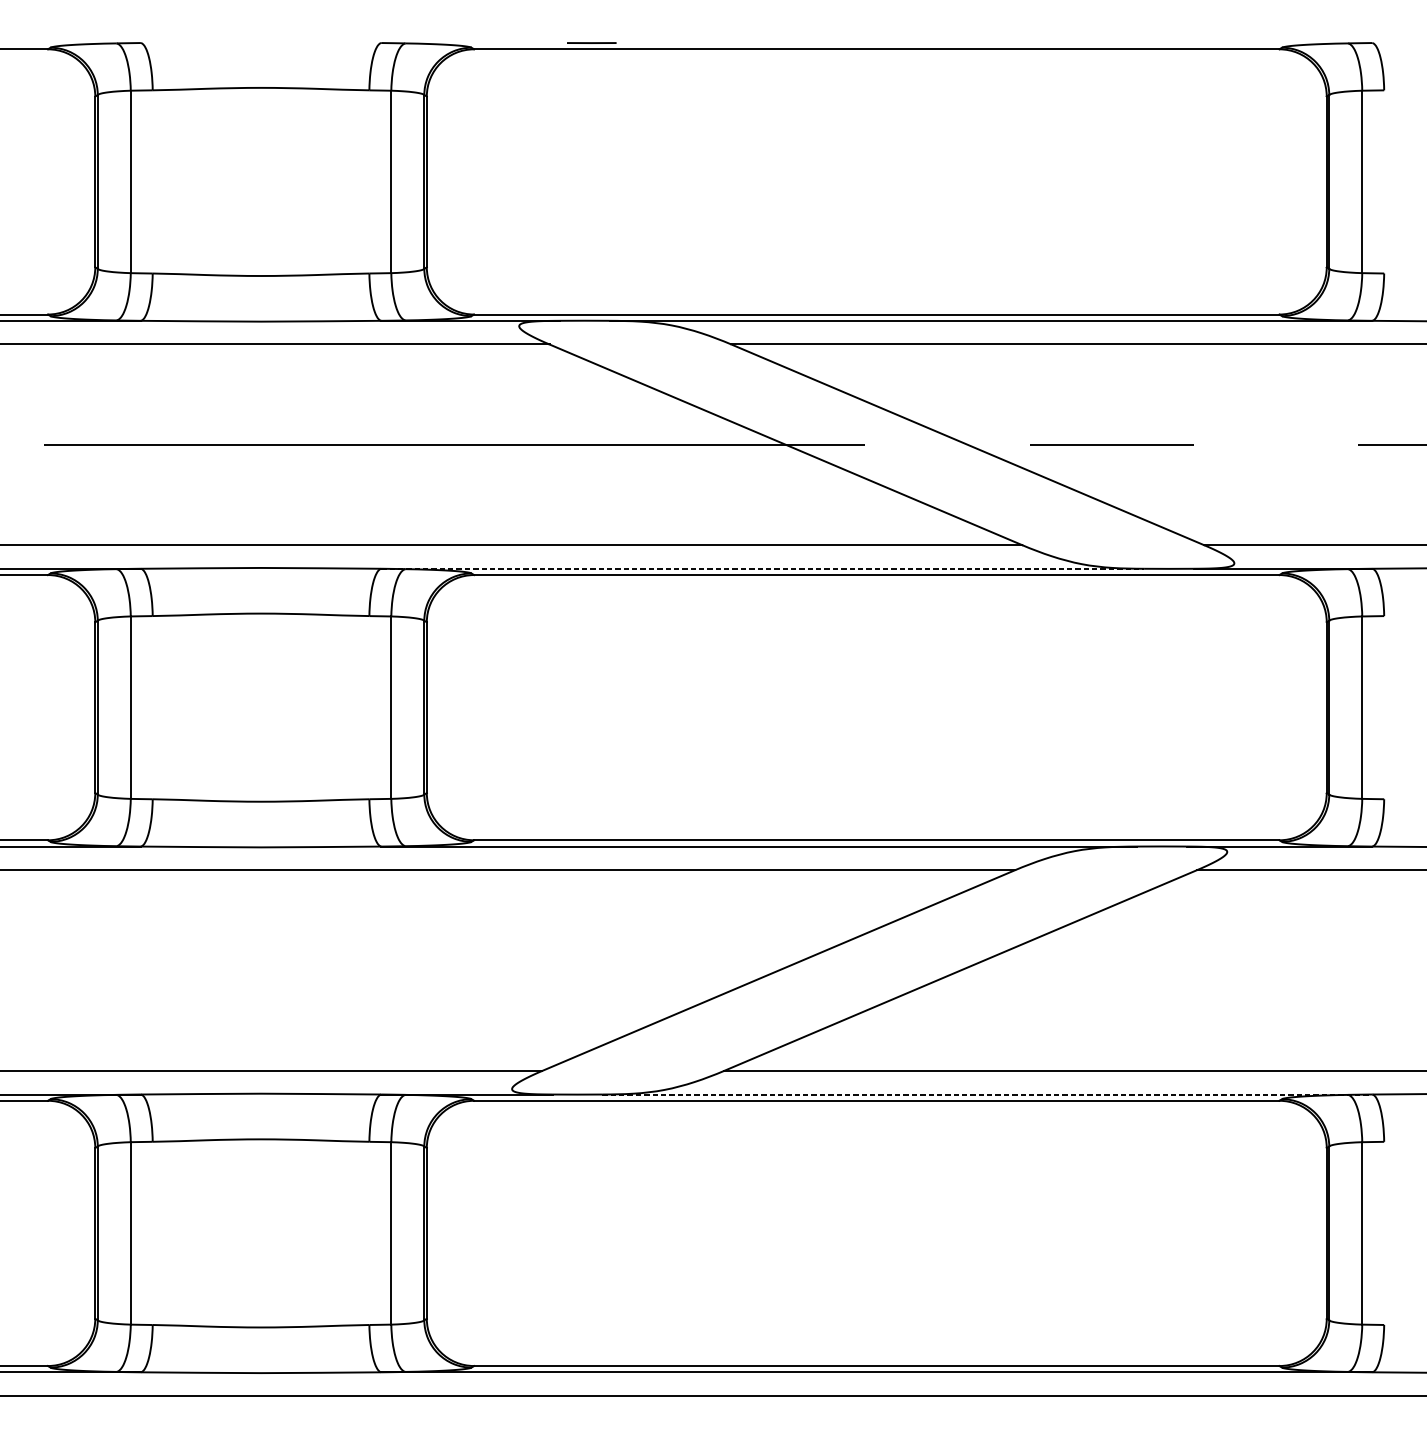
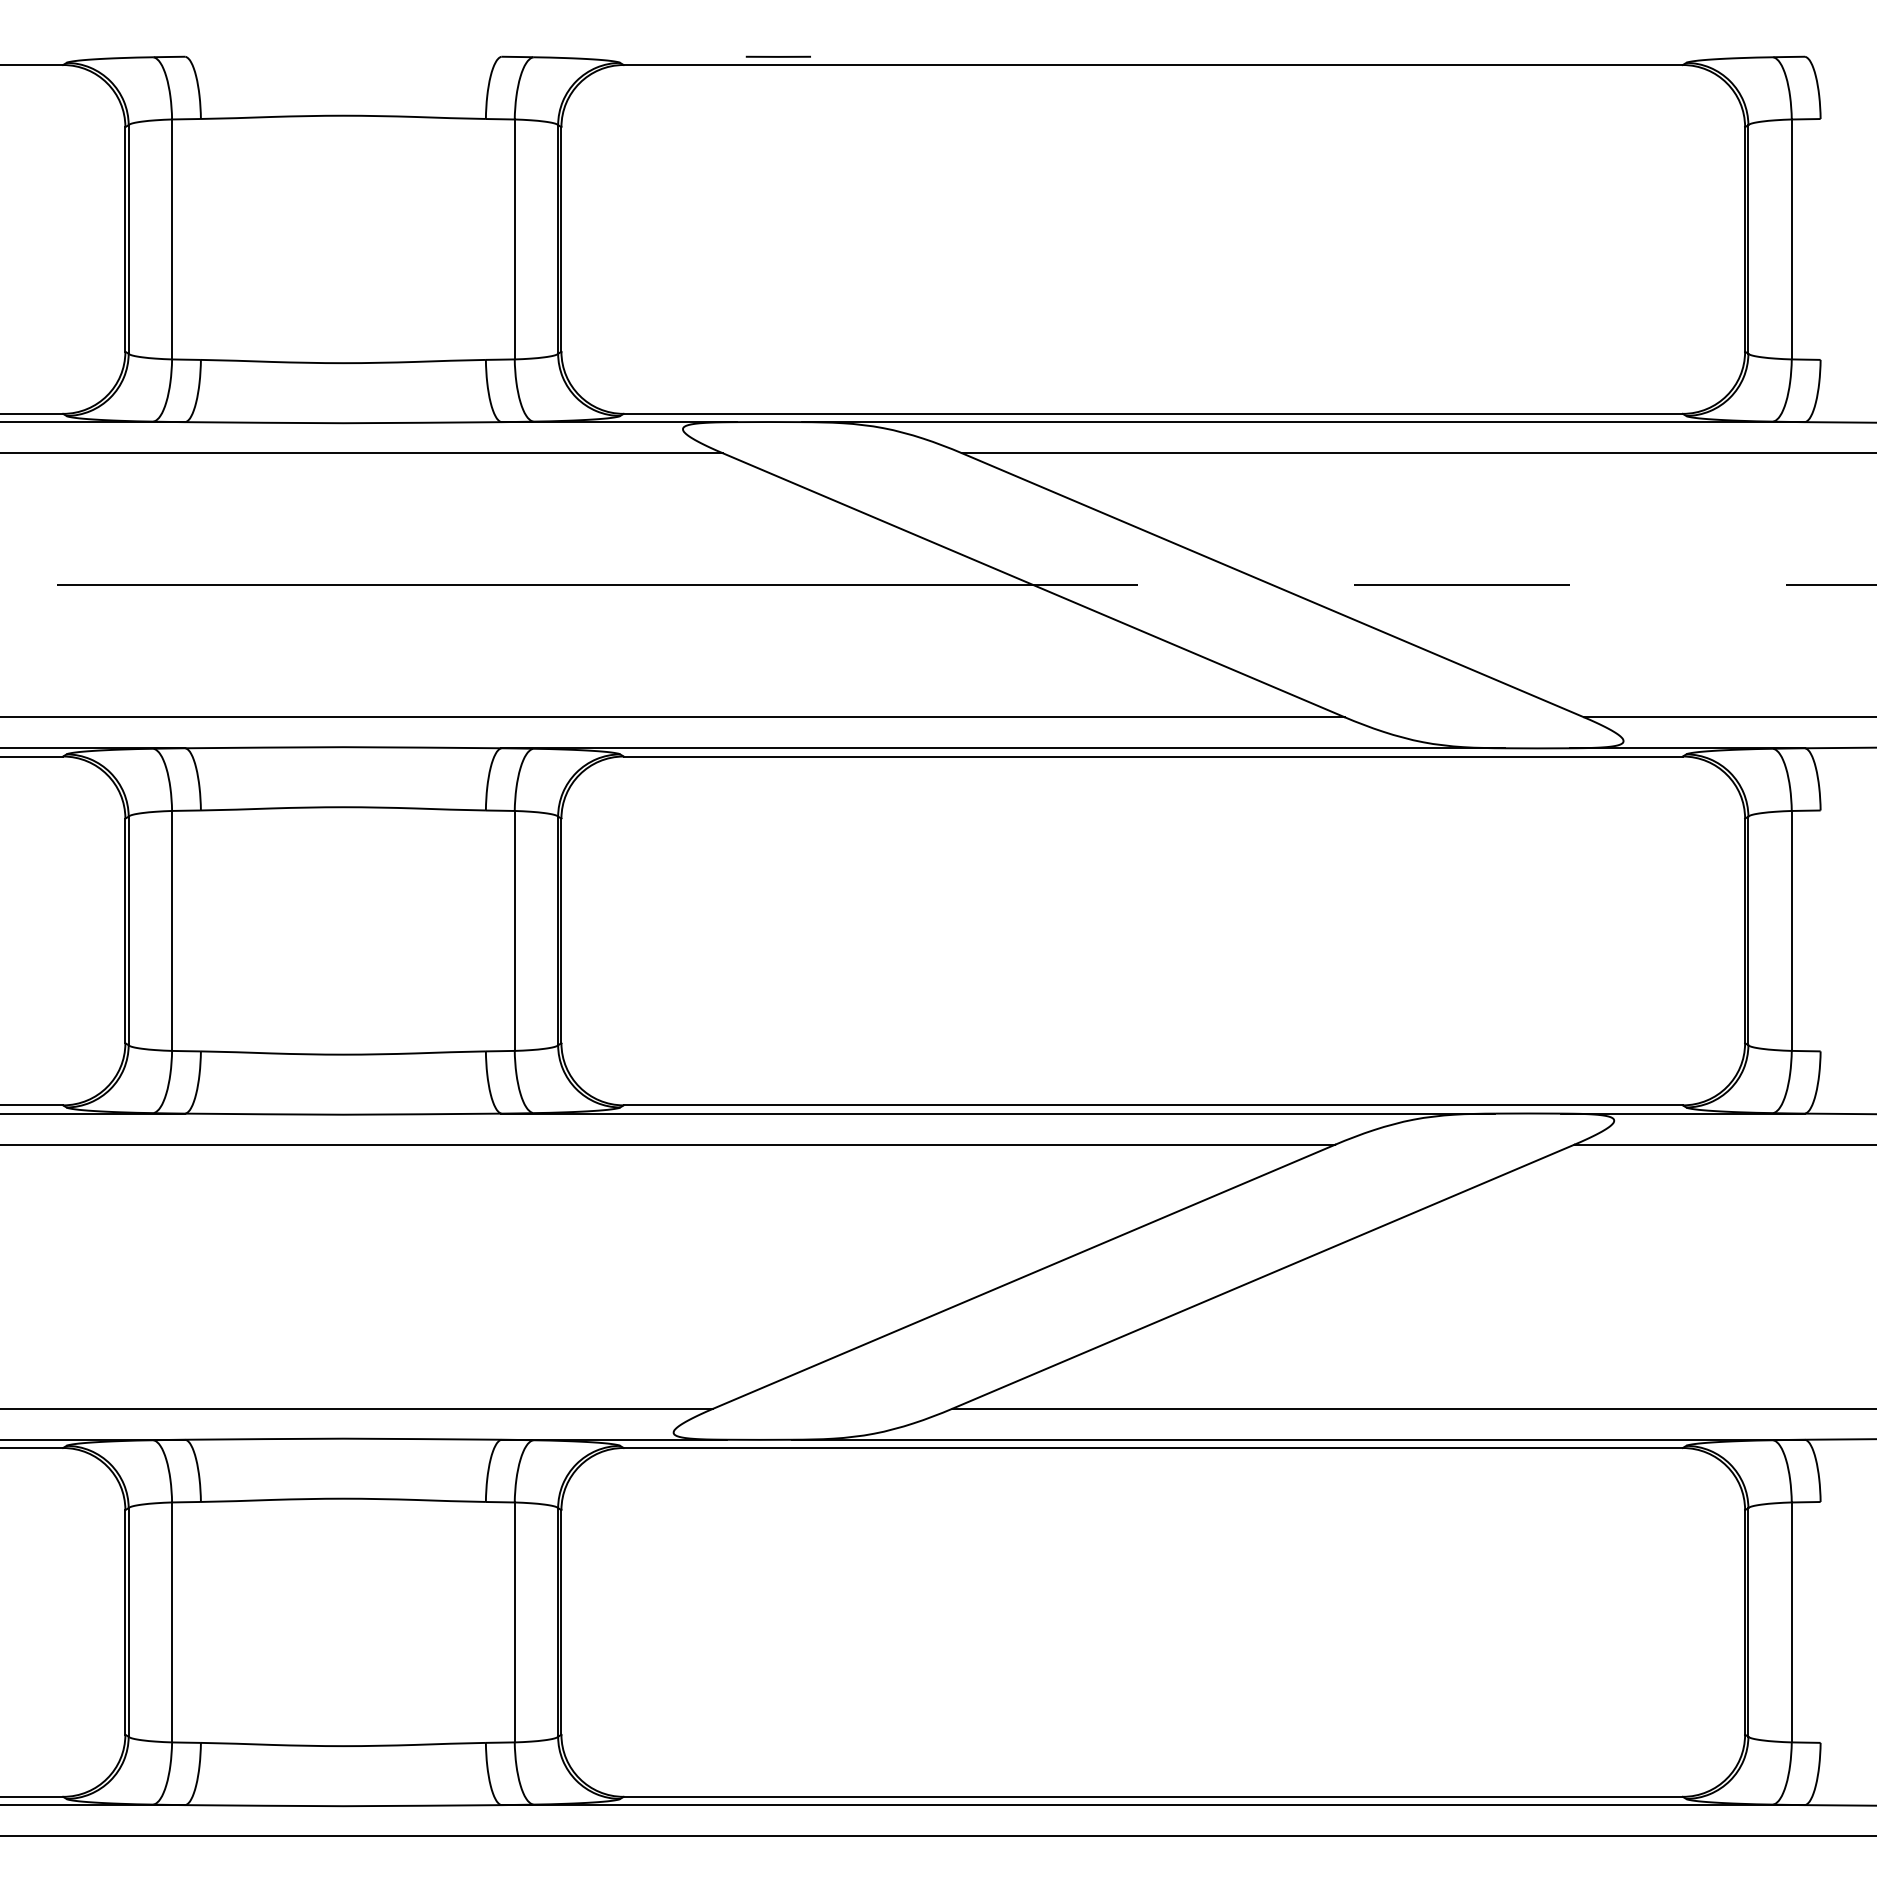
line: (762, 568) -> (1003, 748), dashed -> solid
line: (987, 1094) -> (1299, 1439), dashed -> solid

